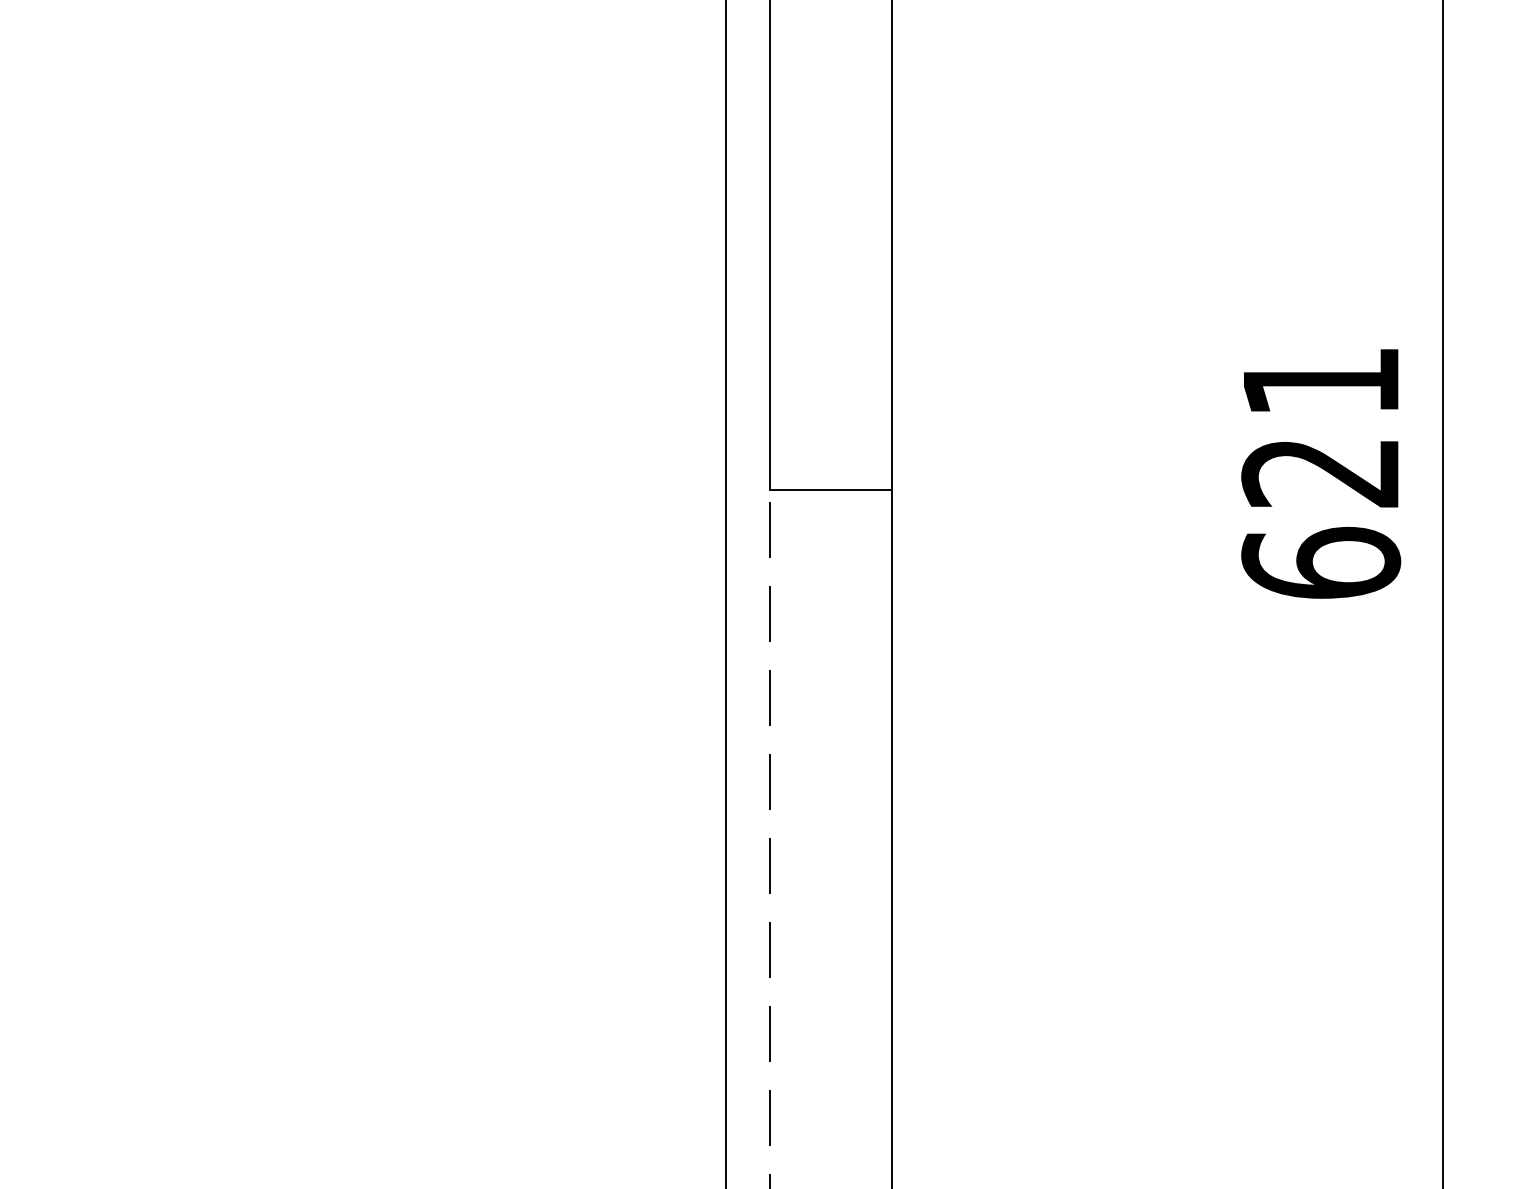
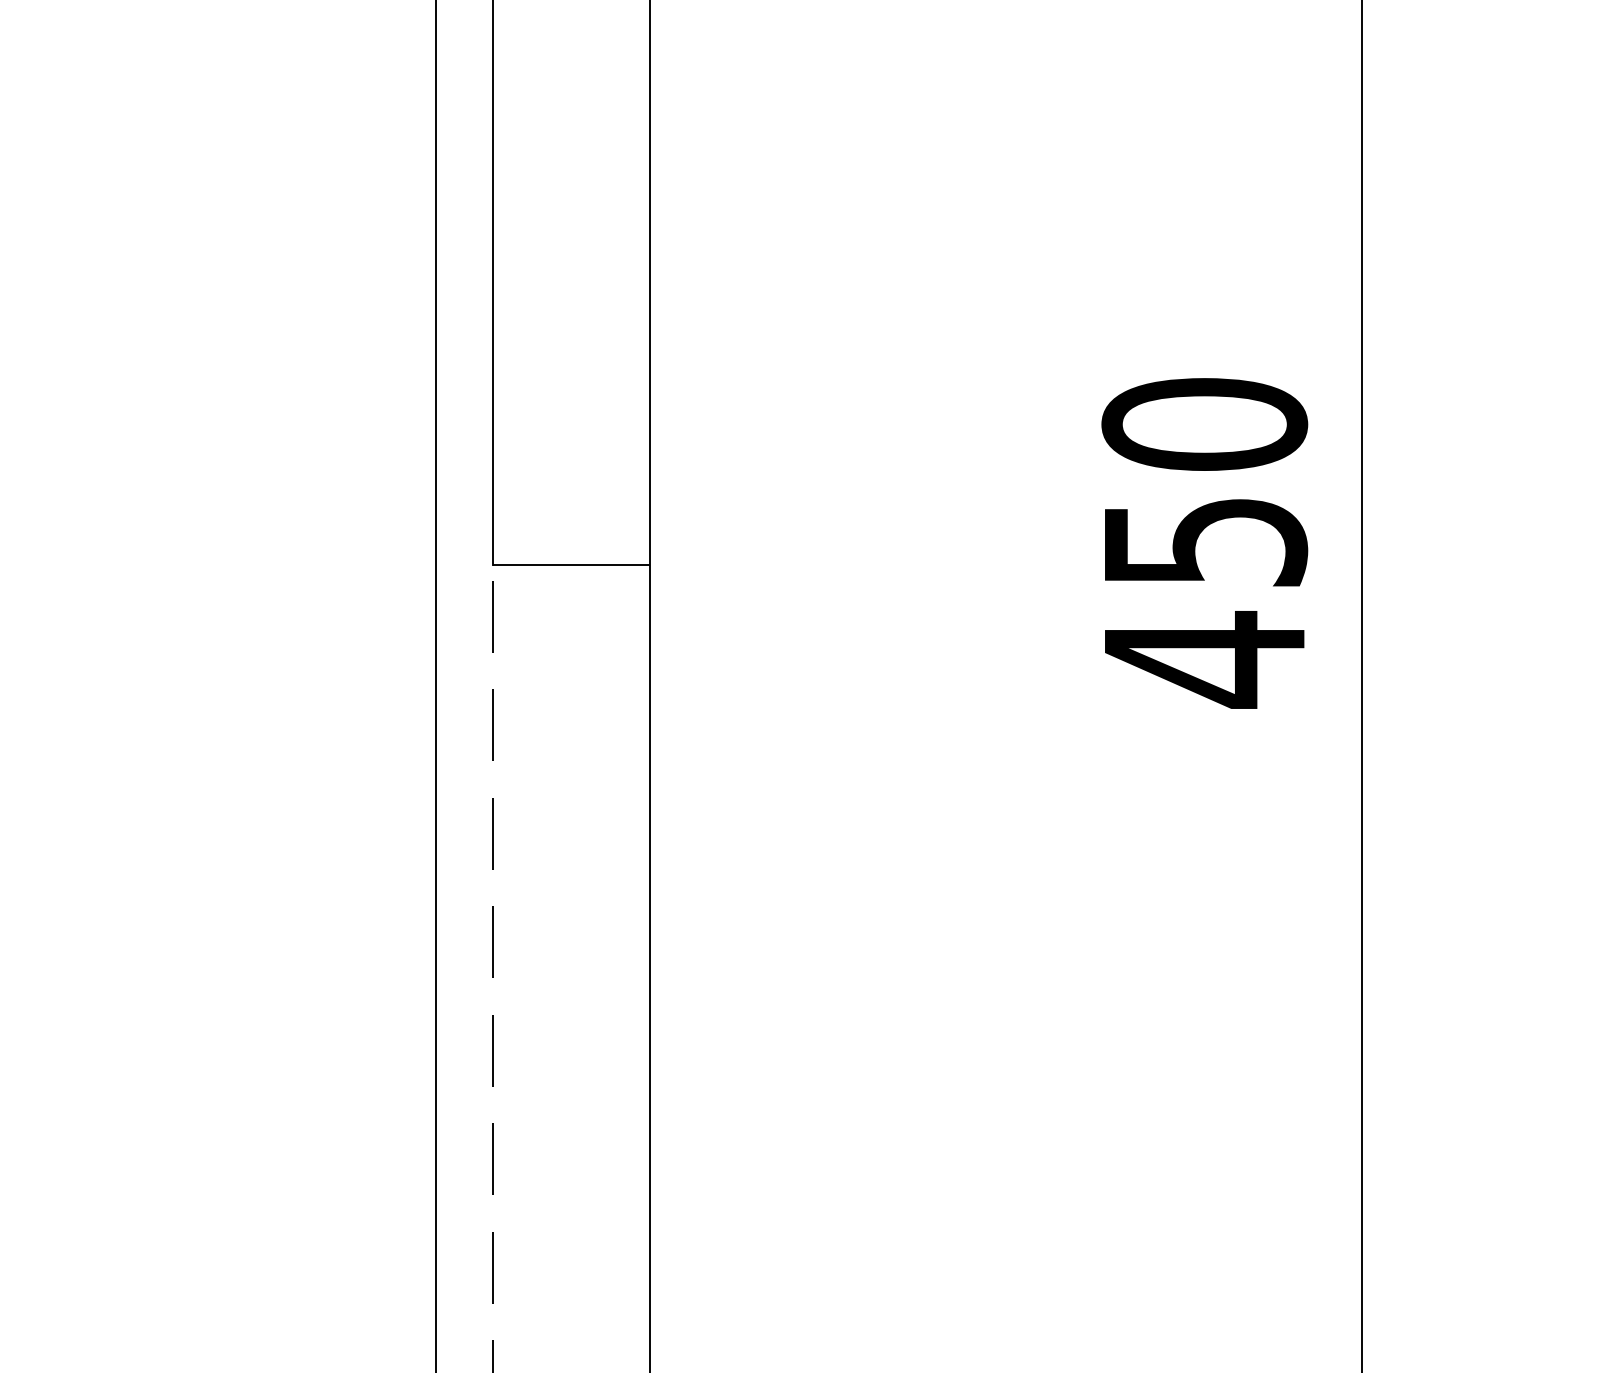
text: (1321, 473) -> (1205, 543), 621 -> 450

